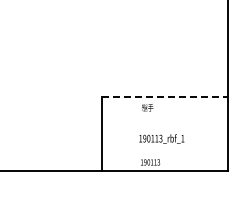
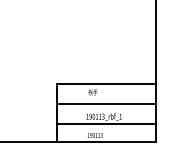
line: (164, 97) -> (106, 84), dashed -> solid
line: (164, 122) -> (106, 103), added
line: (164, 147) -> (106, 123), added

